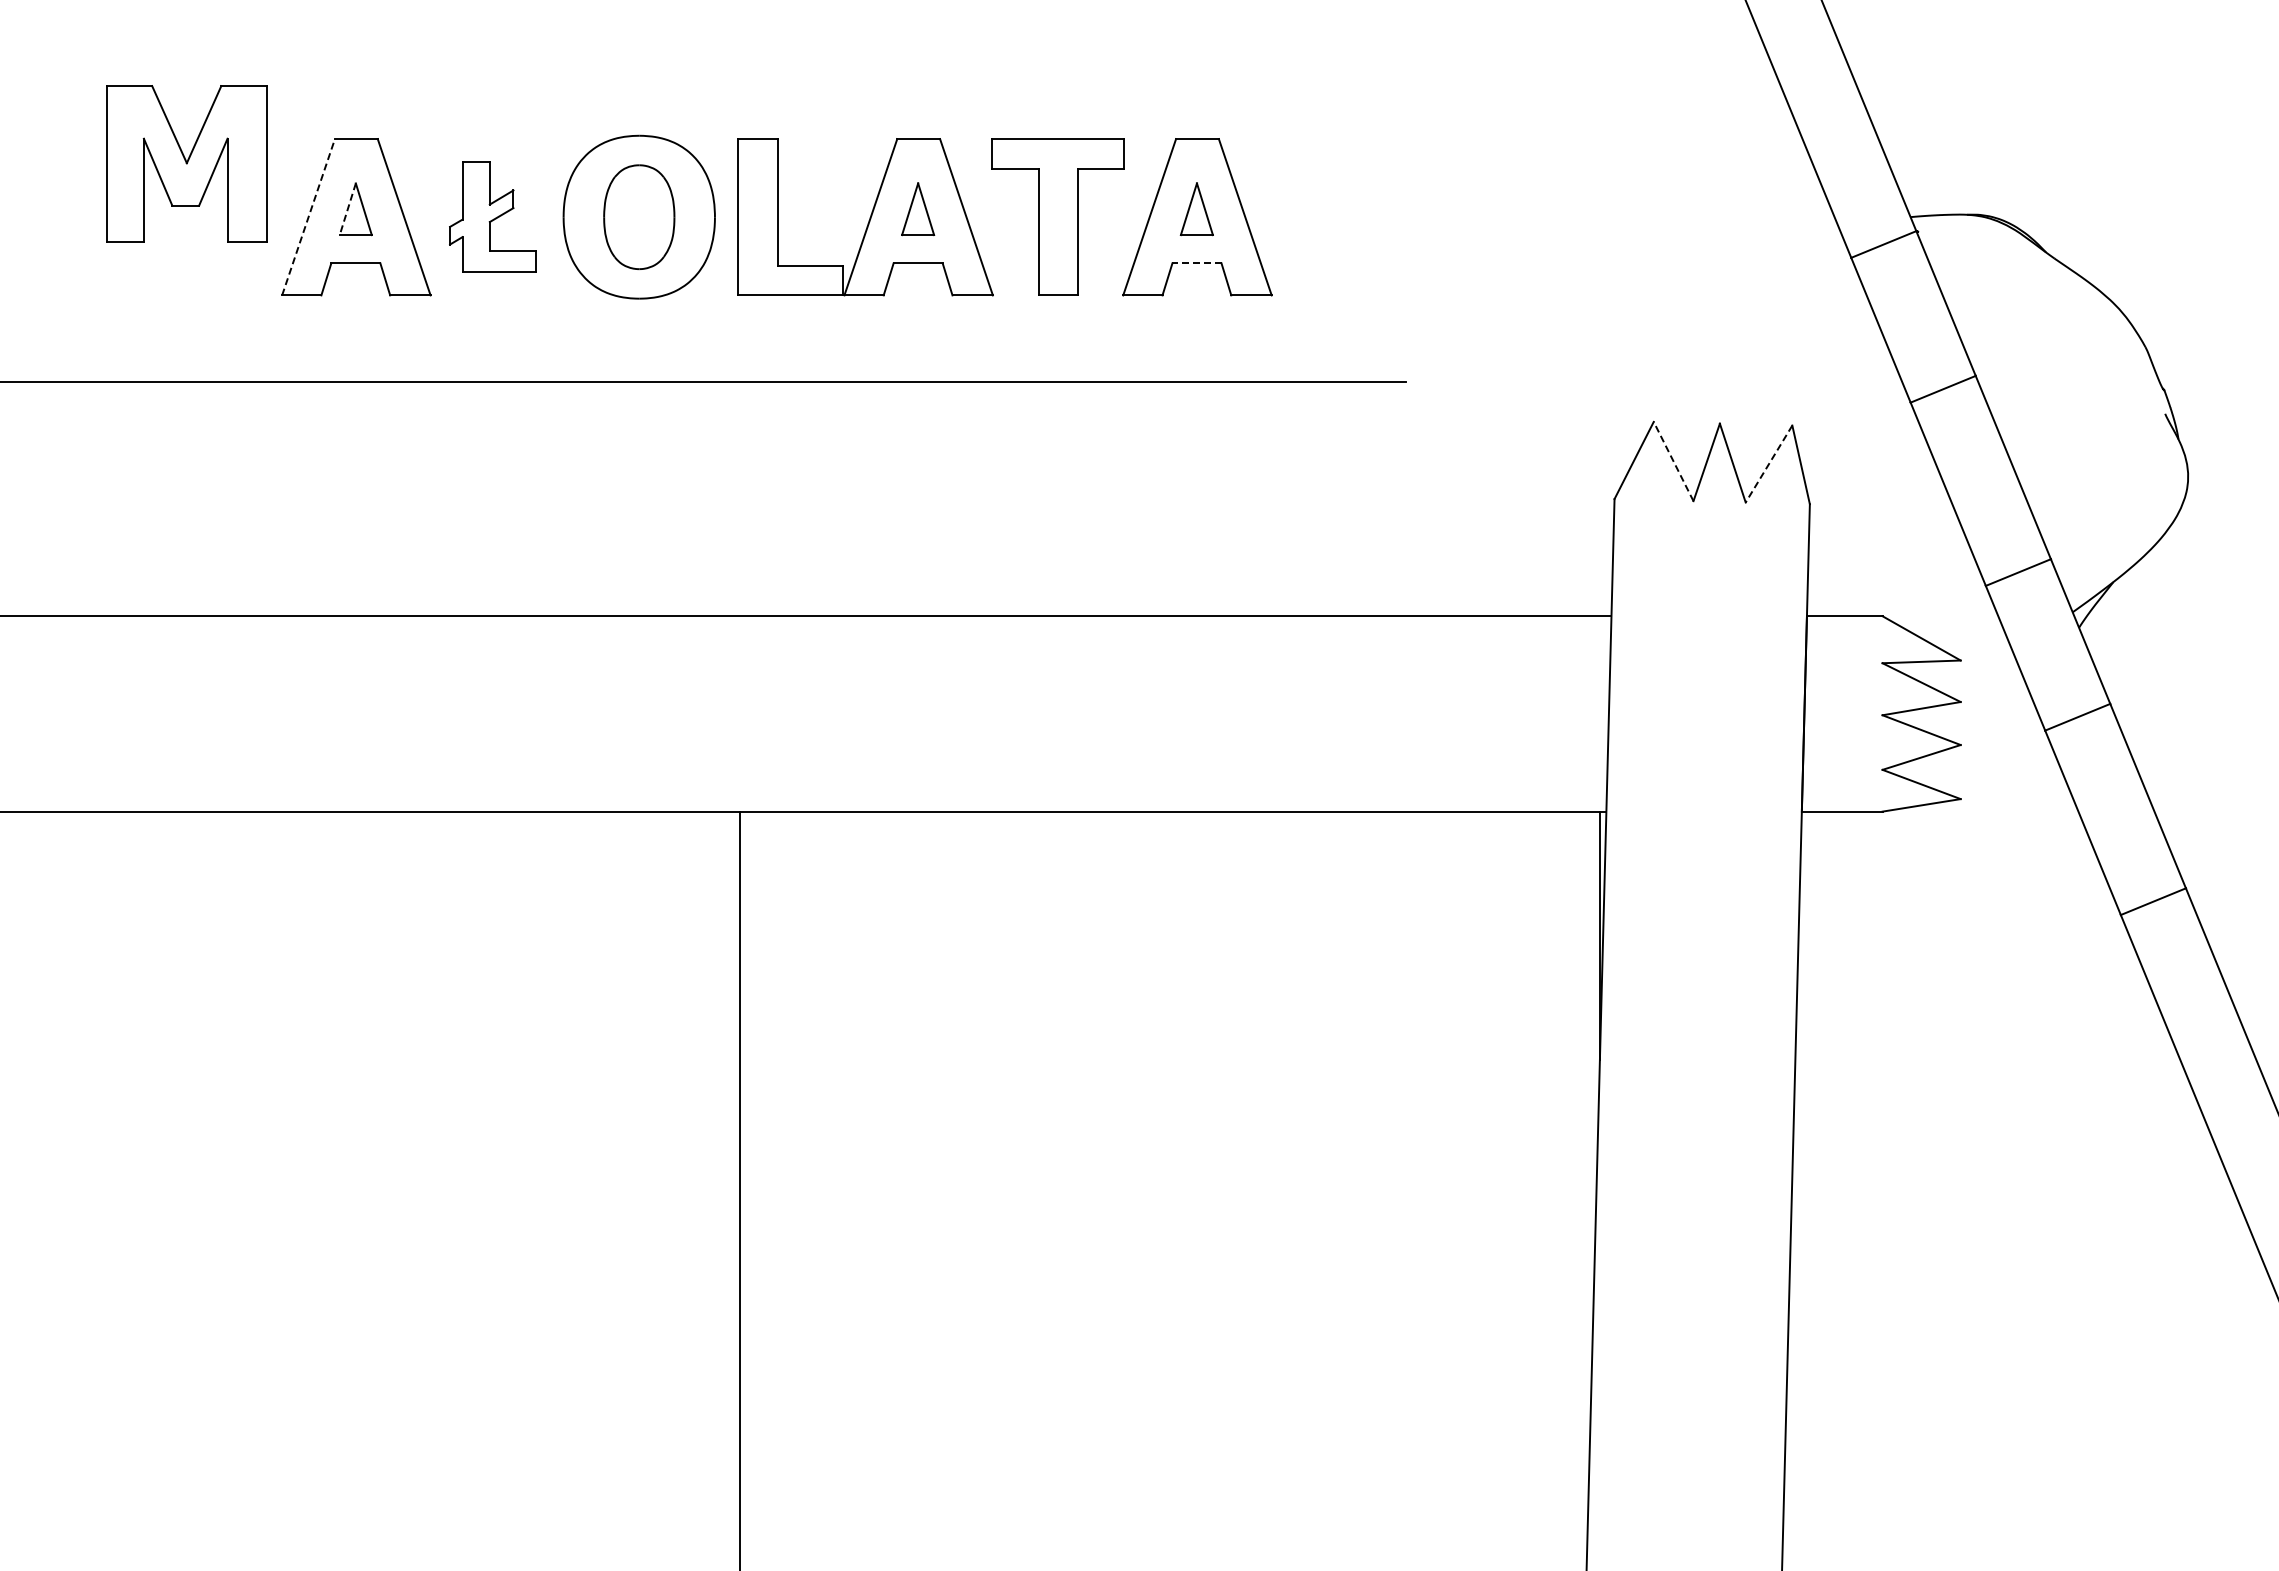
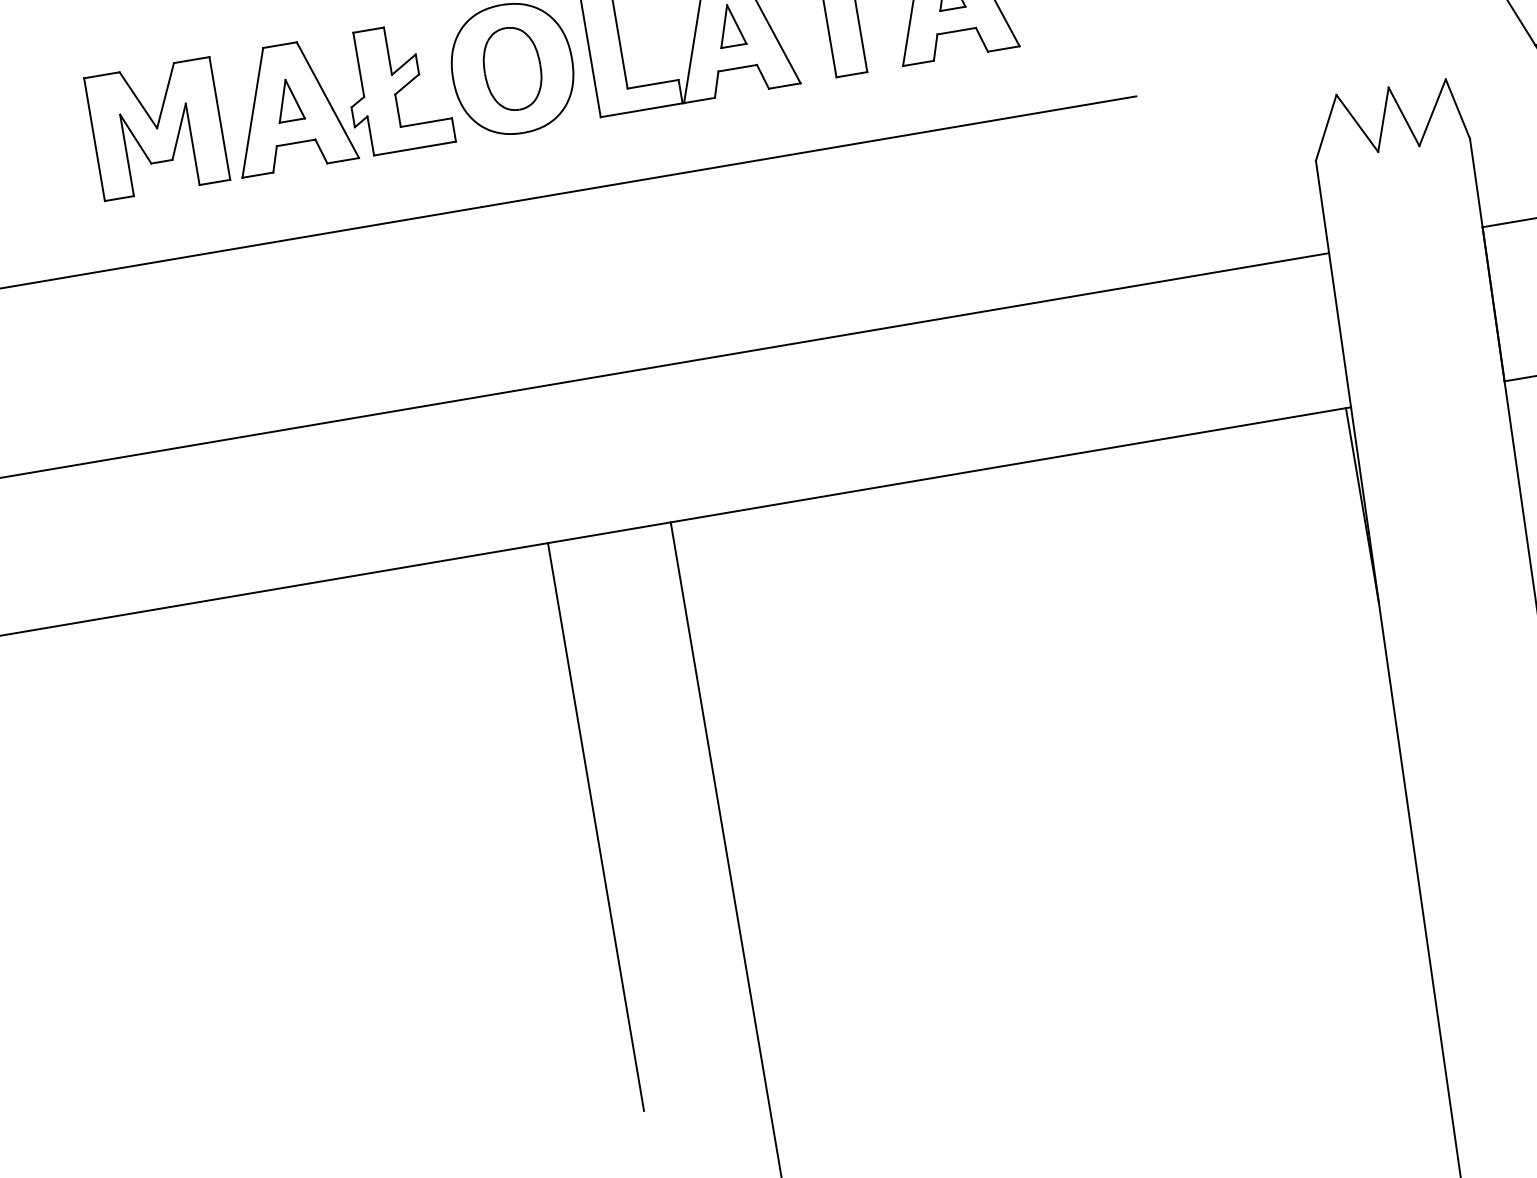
part: (186, 163) -> (156, 128), moved
line: (347, 209) -> (282, 101), dashed -> solid
line: (308, 216) -> (252, 112), dashed -> solid
part: (492, 216) -> (397, 87), size x1.43
line: (1196, 263) -> (956, 31), dashed -> solid
line: (1673, 461) -> (1357, 123), dashed -> solid
line: (1769, 464) -> (1433, 113), dashed -> solid
line: (583, 1172) -> (595, 826), added

